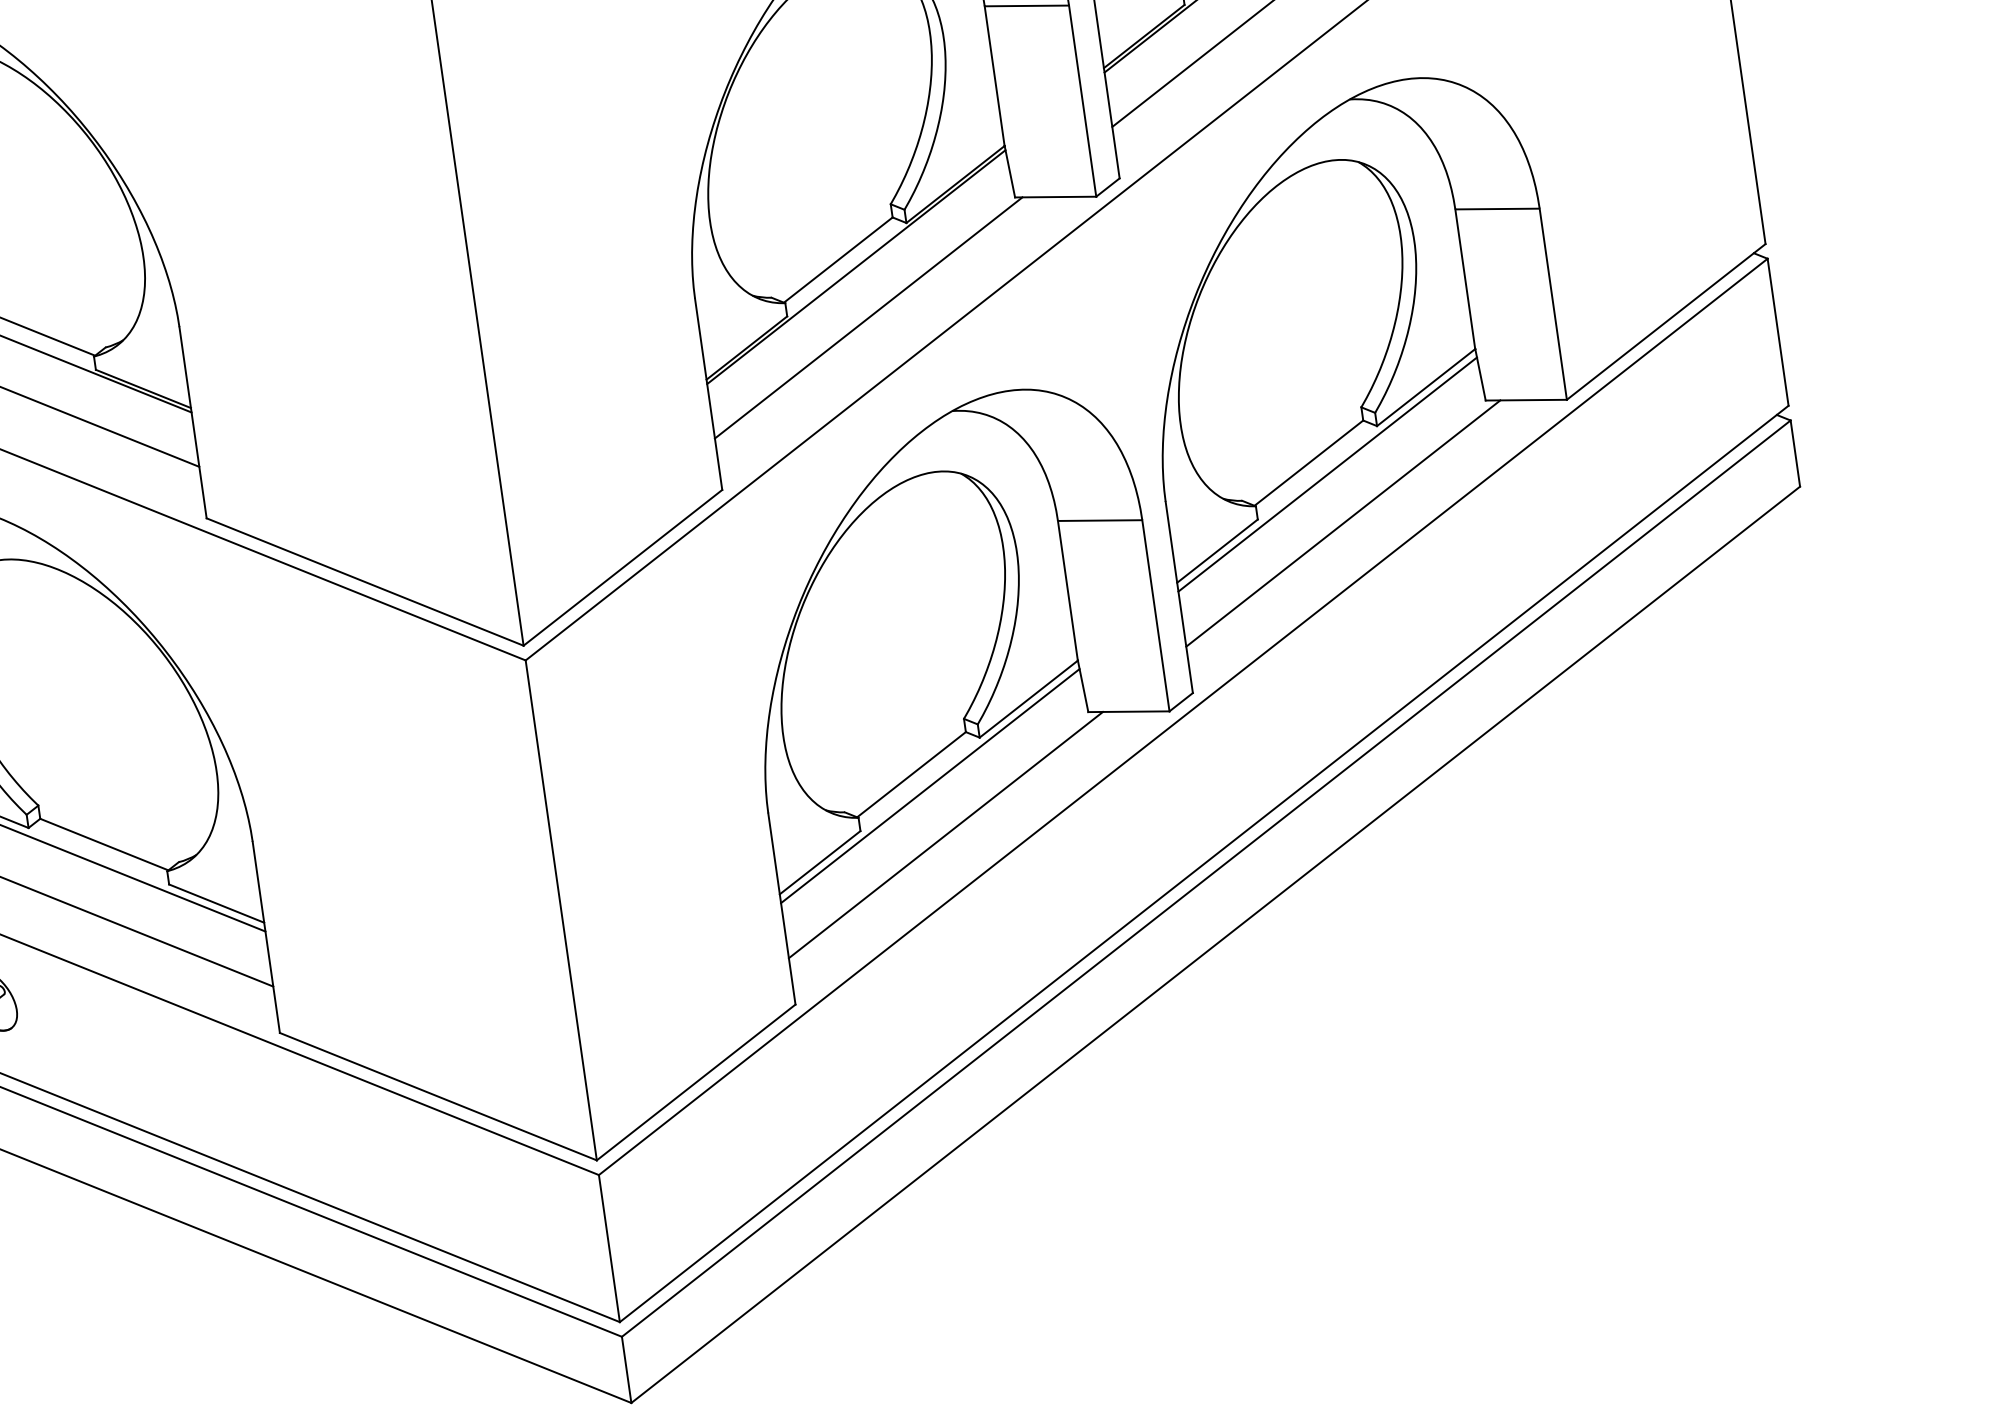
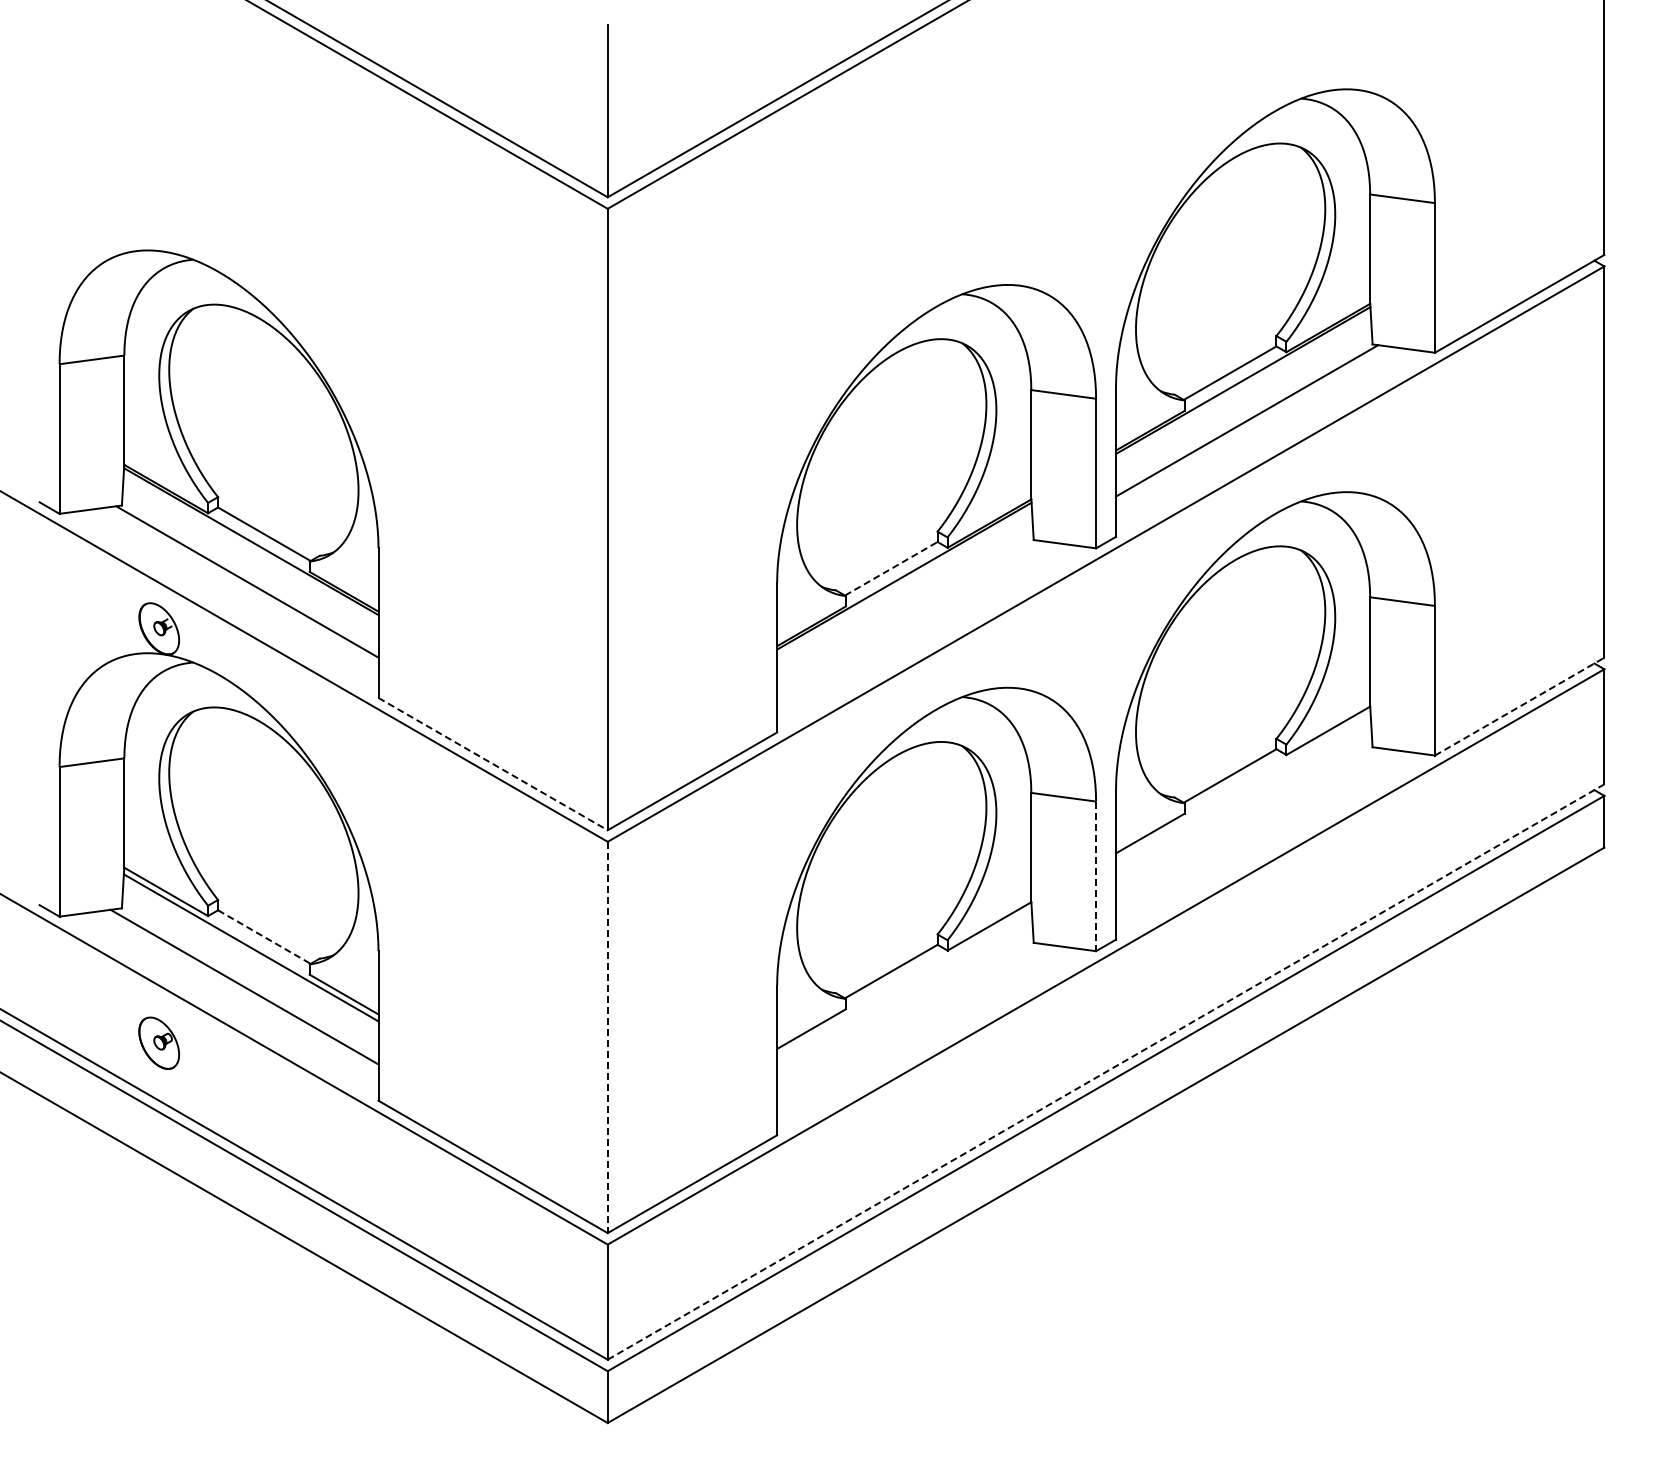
line: (838, 259) -> (891, 568), solid -> dashed
line: (868, 317) -> (908, 616), removed
line: (1665, 321) -> (1519, 706), solid -> dashed
line: (1327, 474) -> (1243, 786), removed
line: (1342, 522) -> (1249, 825), removed
line: (365, 582) -> (493, 764), solid -> dashed
line: (1156, 615) -> (1096, 876), solid -> dashed
line: (930, 784) -> (904, 981), removed
line: (945, 834) -> (910, 1021), removed
line: (104, 845) -> (264, 937), solid -> dashed
line: (1204, 863) -> (1106, 1071), solid -> dashed
line: (560, 910) -> (607, 1037), solid -> dashed

